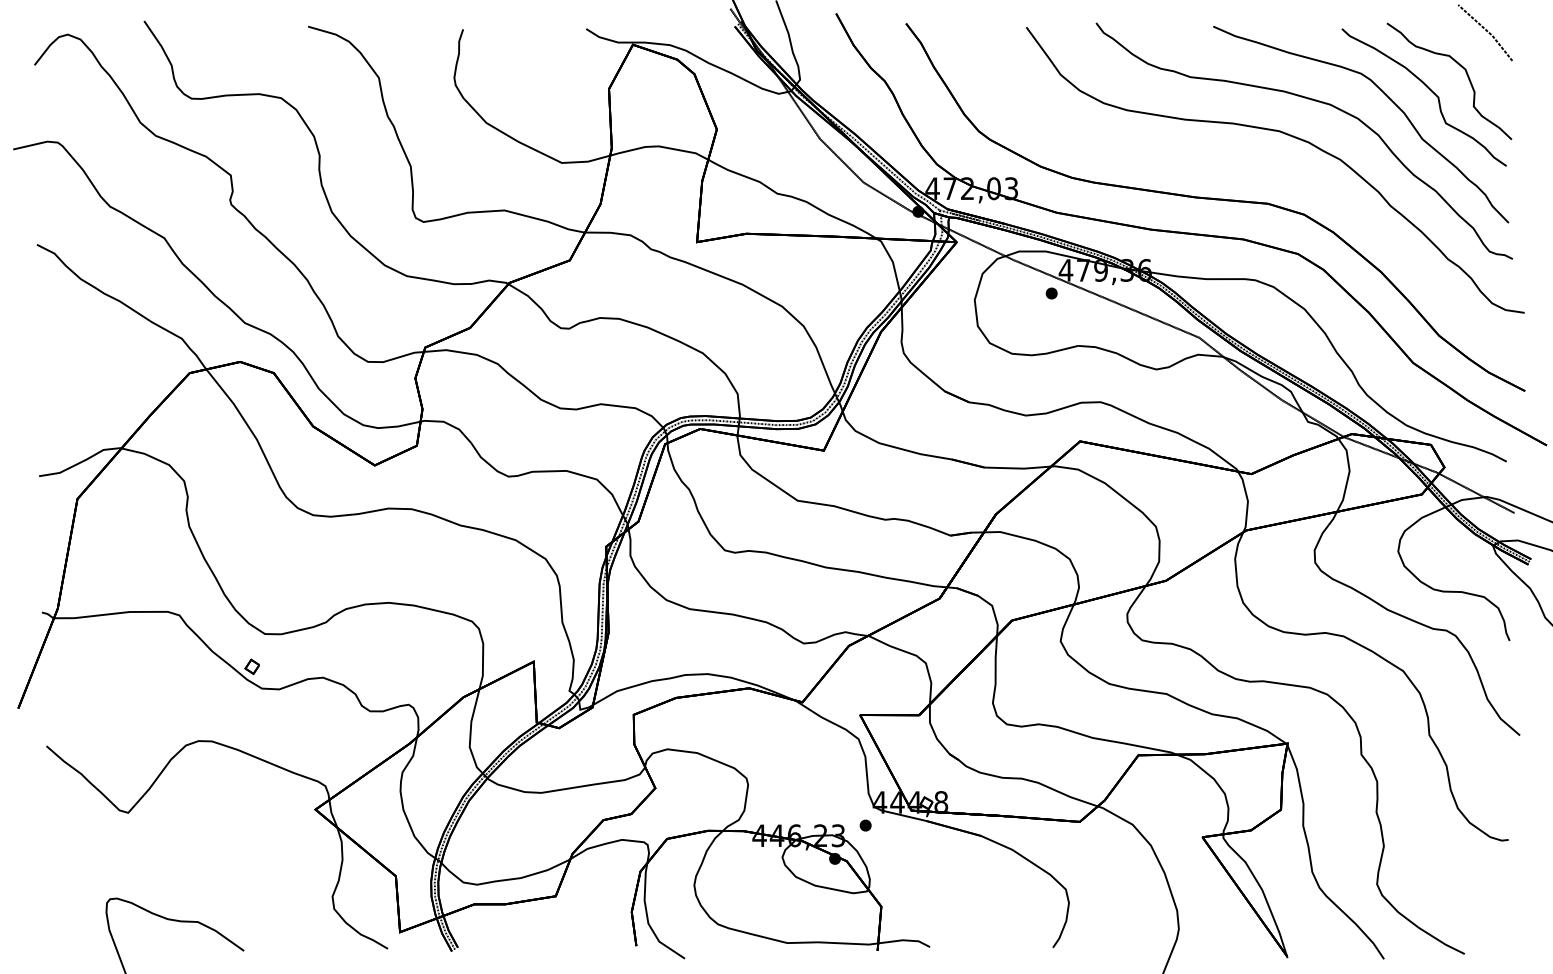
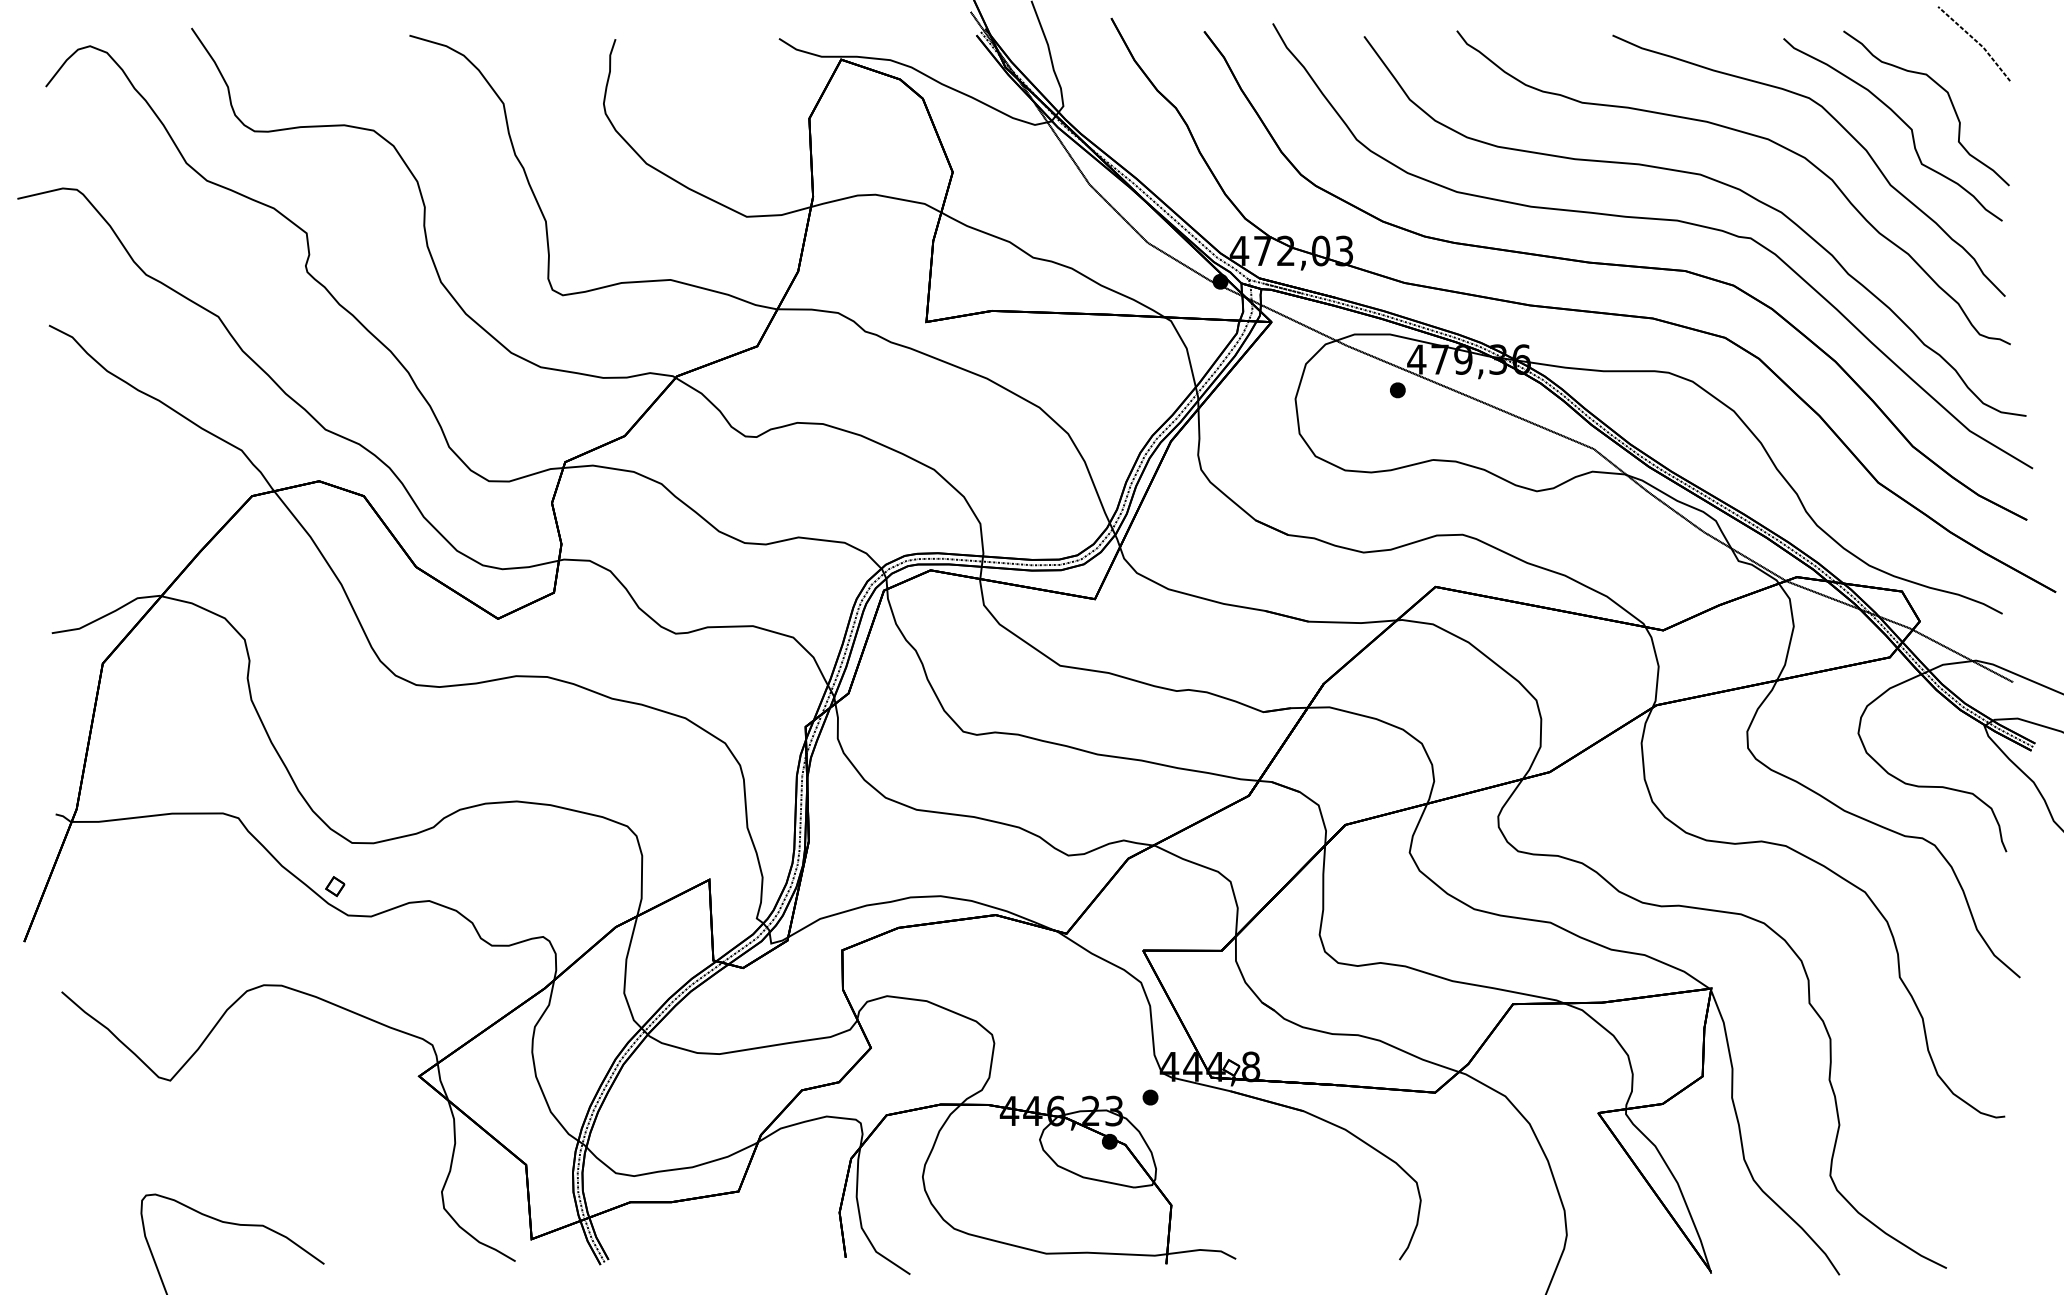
curve: (1243, 165) -> (1652, 220), added

